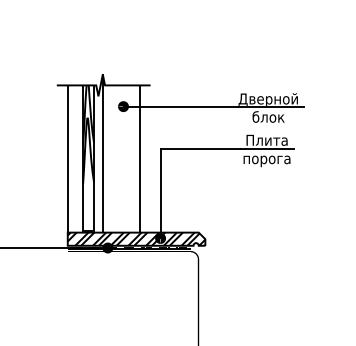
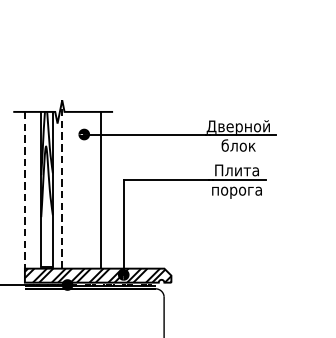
line: (102, 153) -> (61, 184), solid -> dashed
line: (67, 159) -> (24, 190), solid -> dashed

